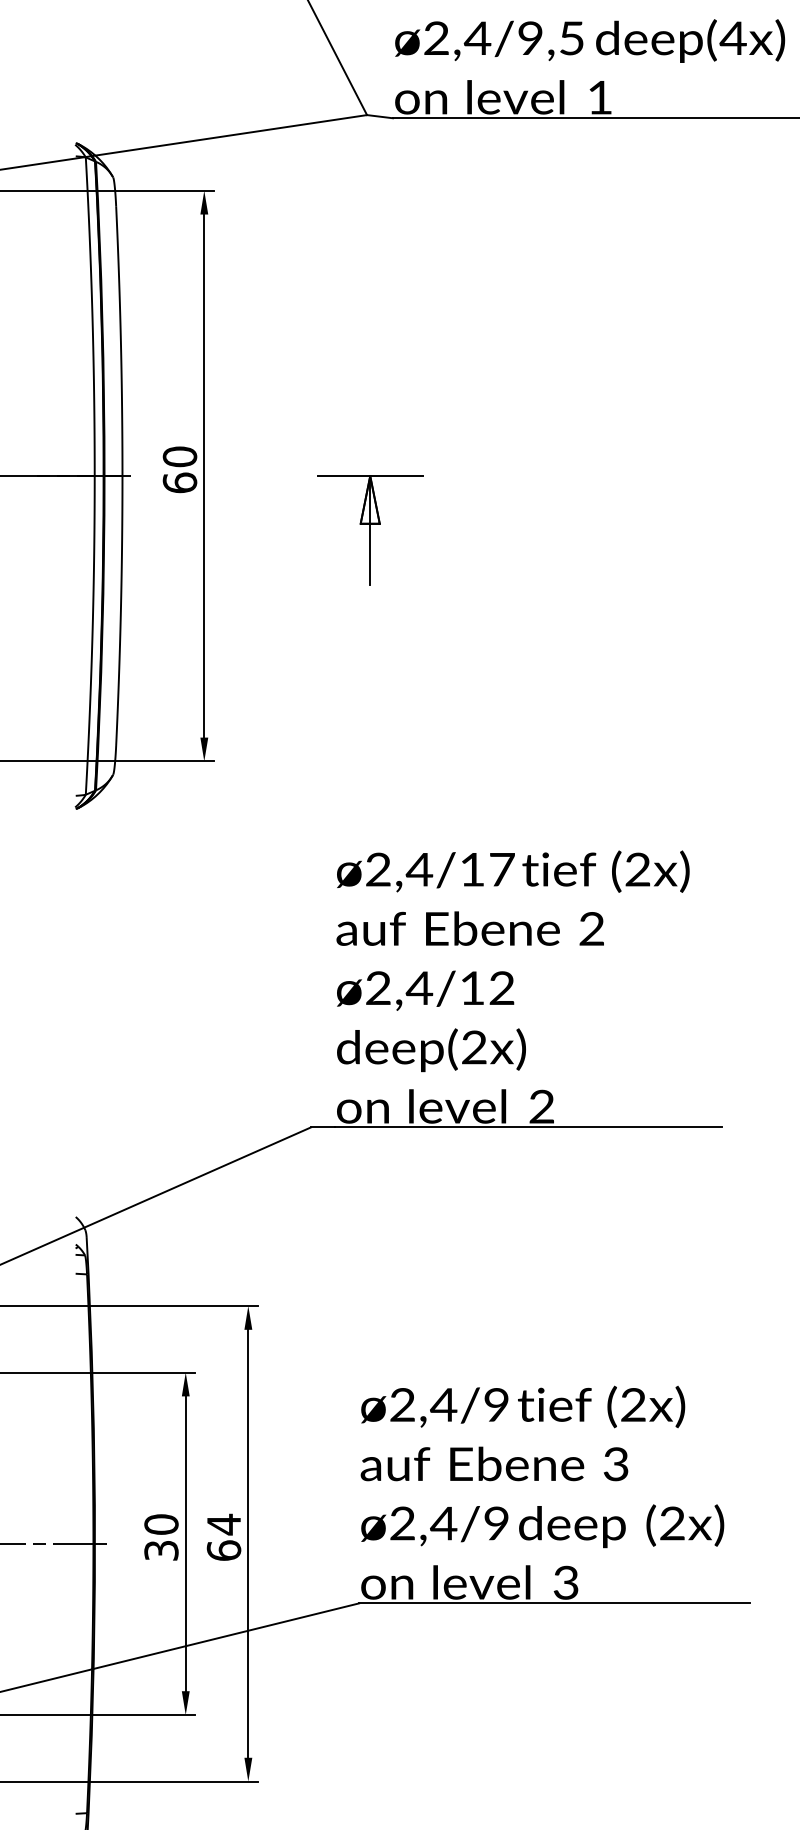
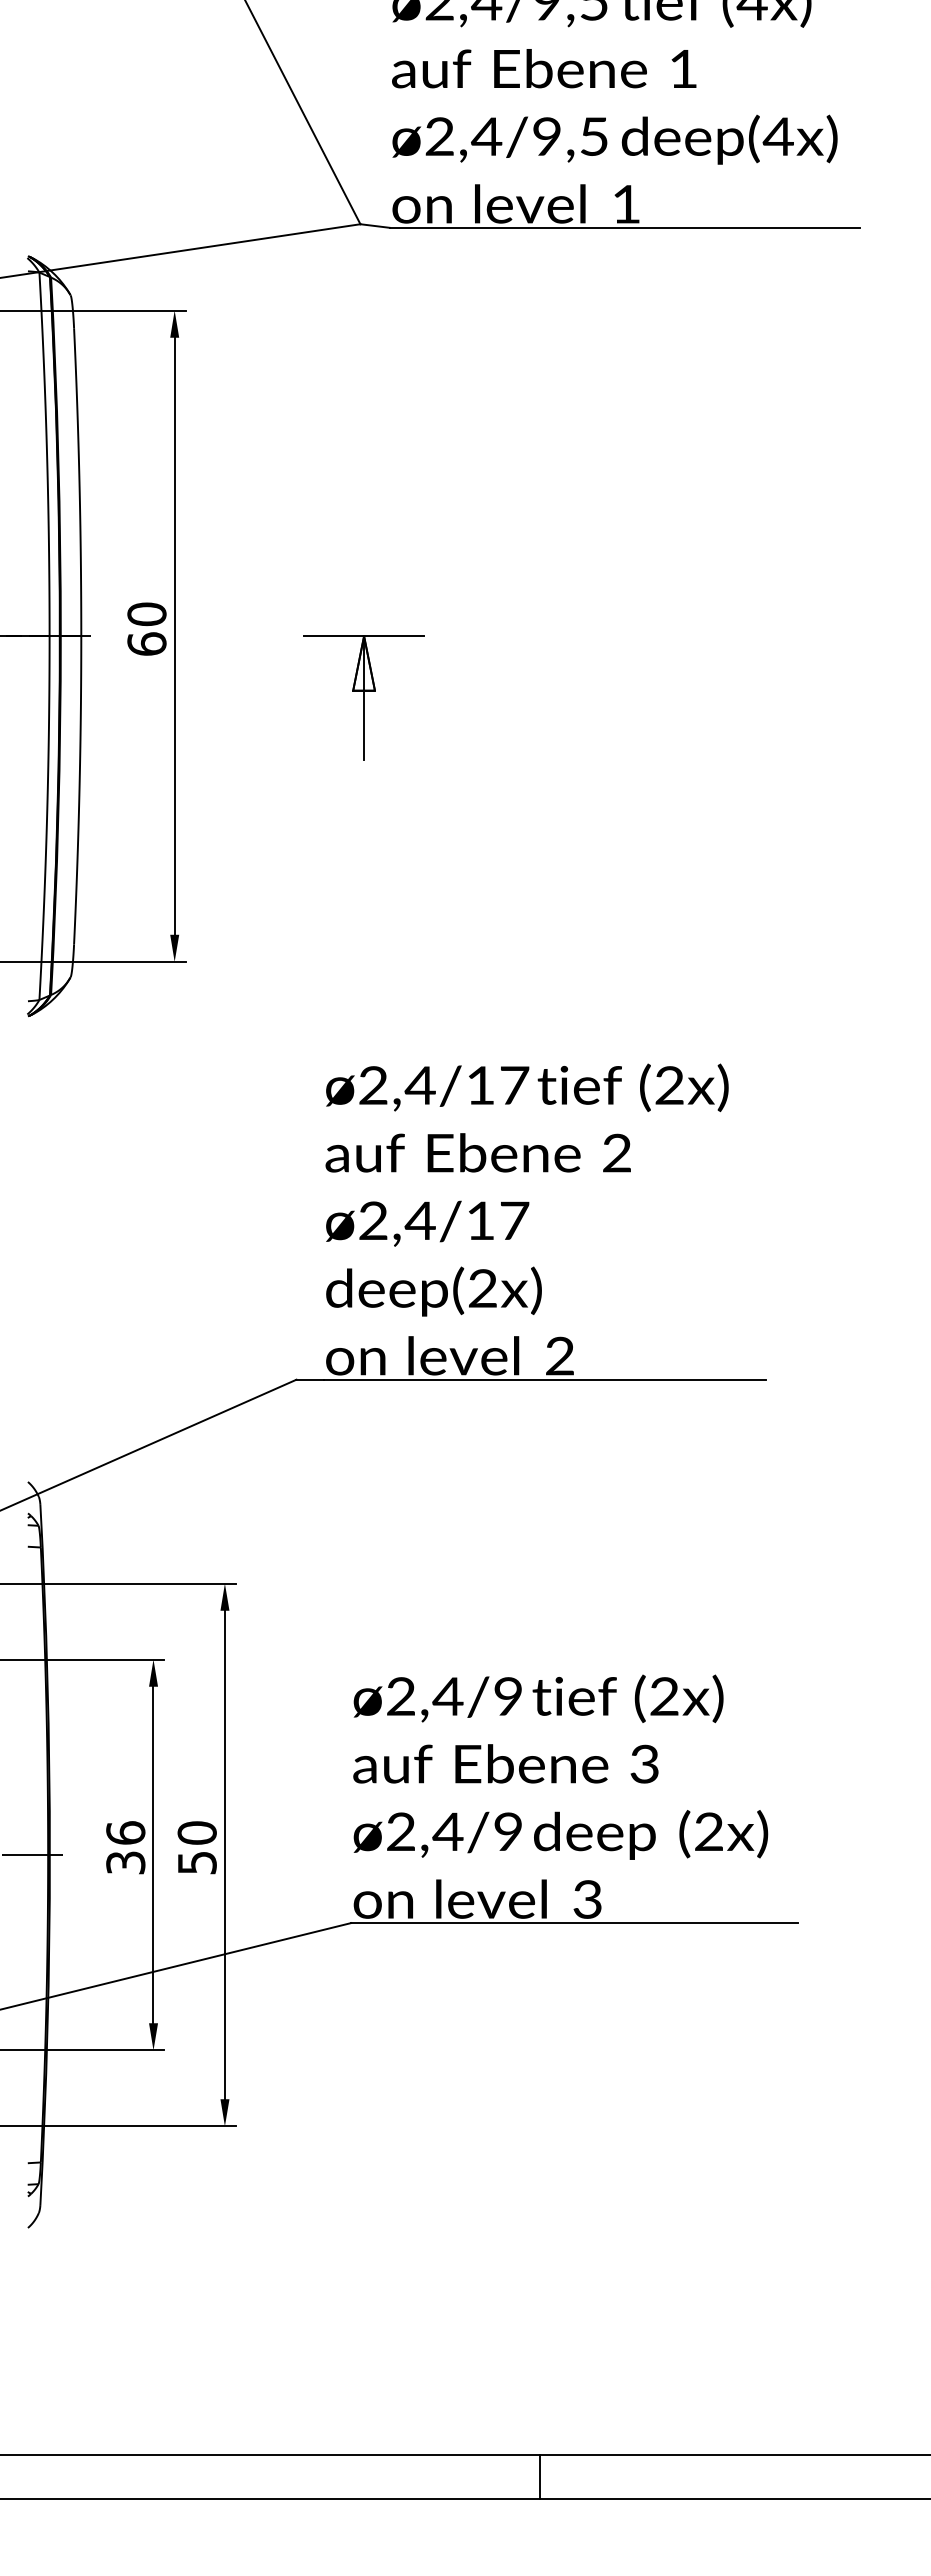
text: (502, 987) -> (514, 1220), ø2,4/12 -> ø2,4/17
text: (161, 1524) -> (125, 1832), 30 -> 36
text: (223, 1537) -> (196, 1847), 64 -> 50

